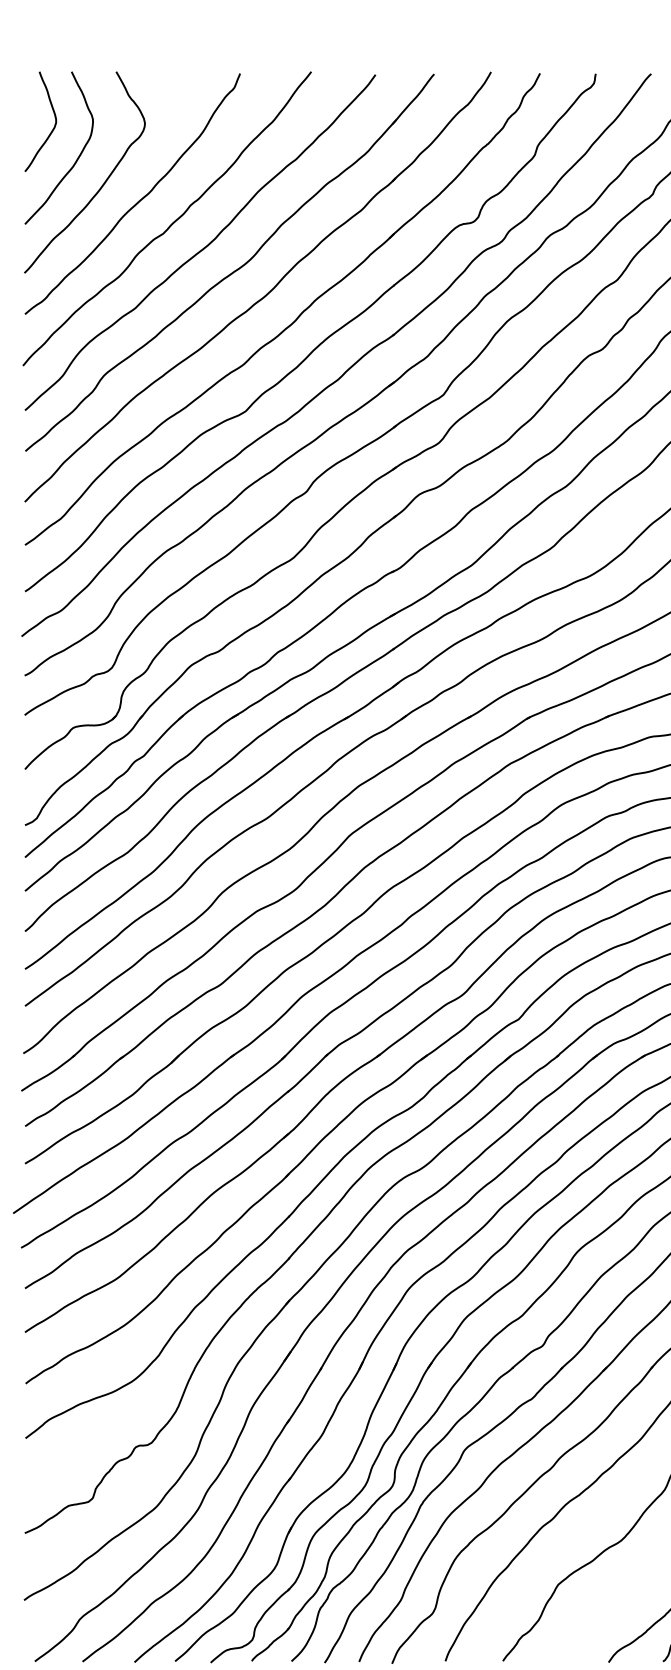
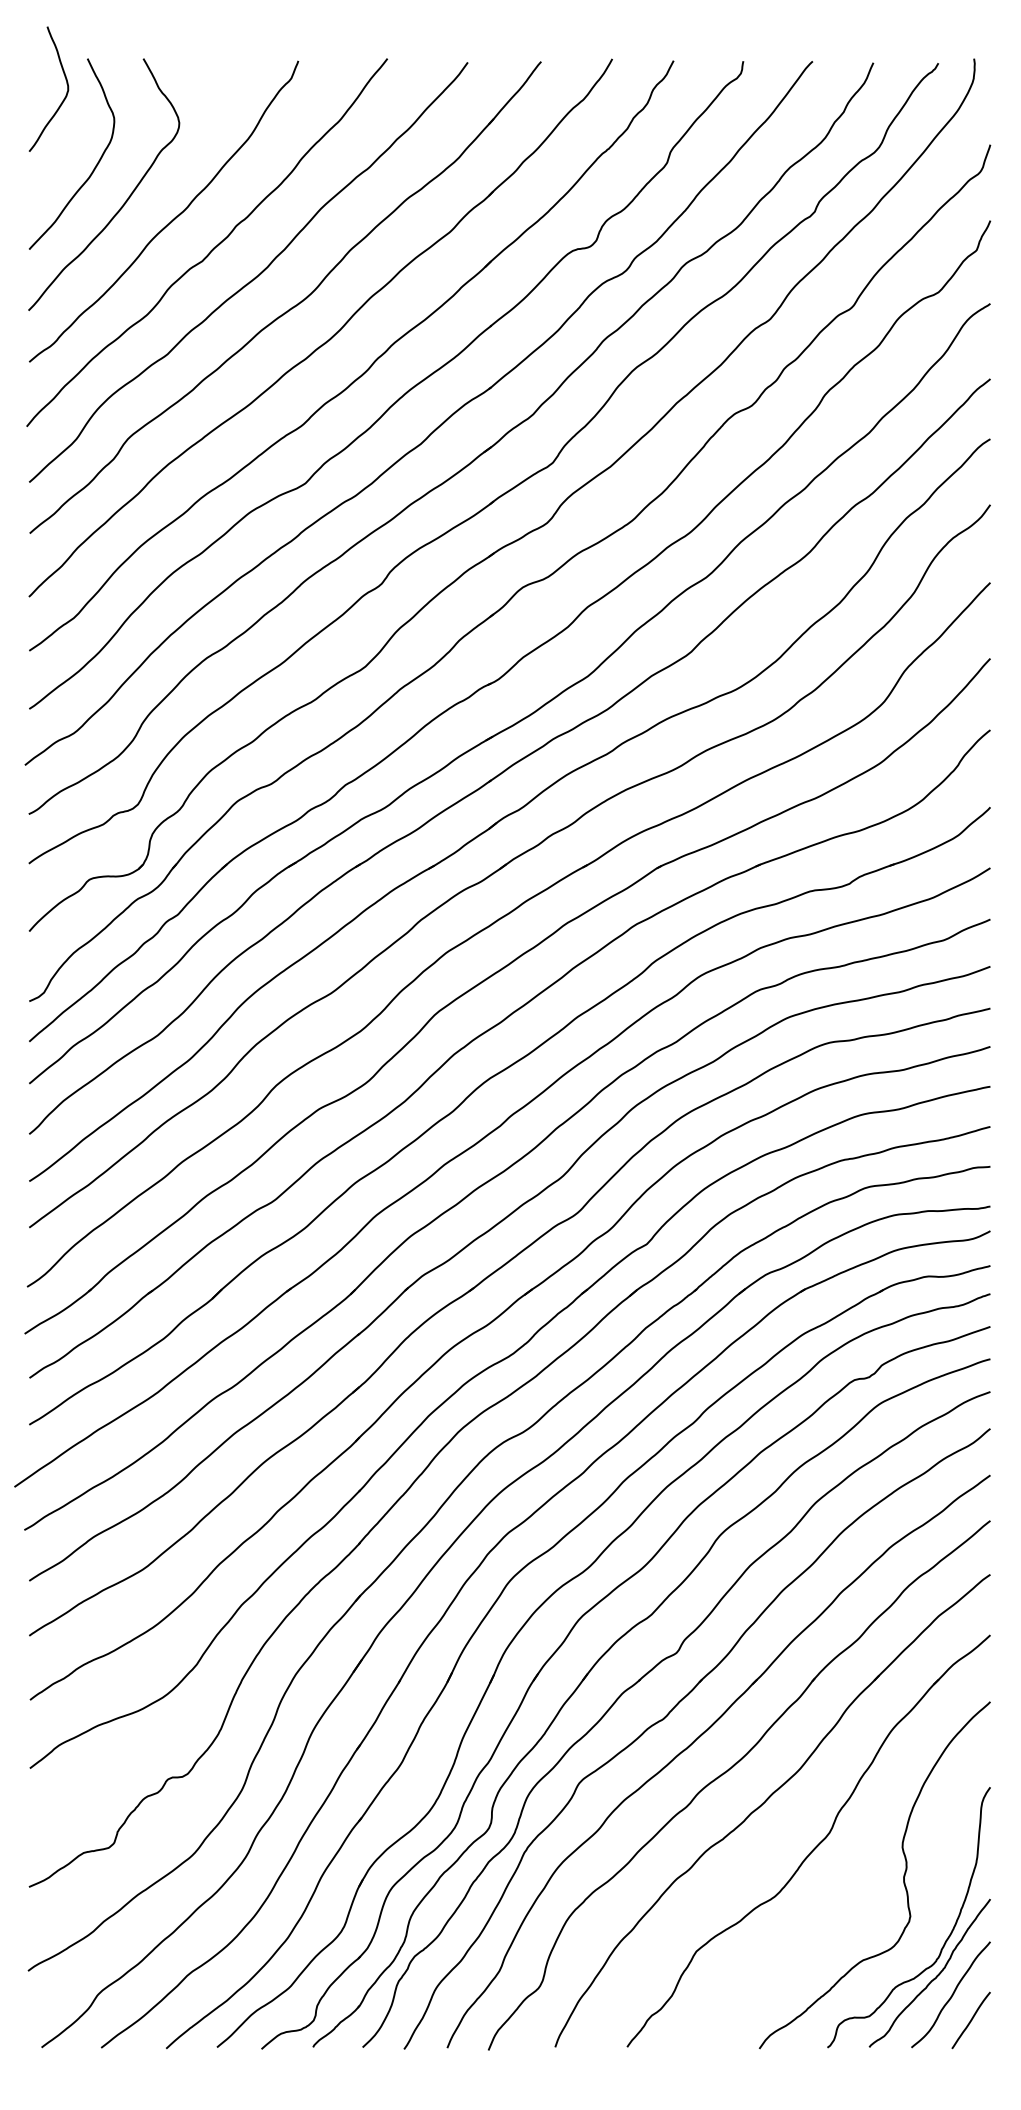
curve: (54, 123) -> (66, 91), moved

